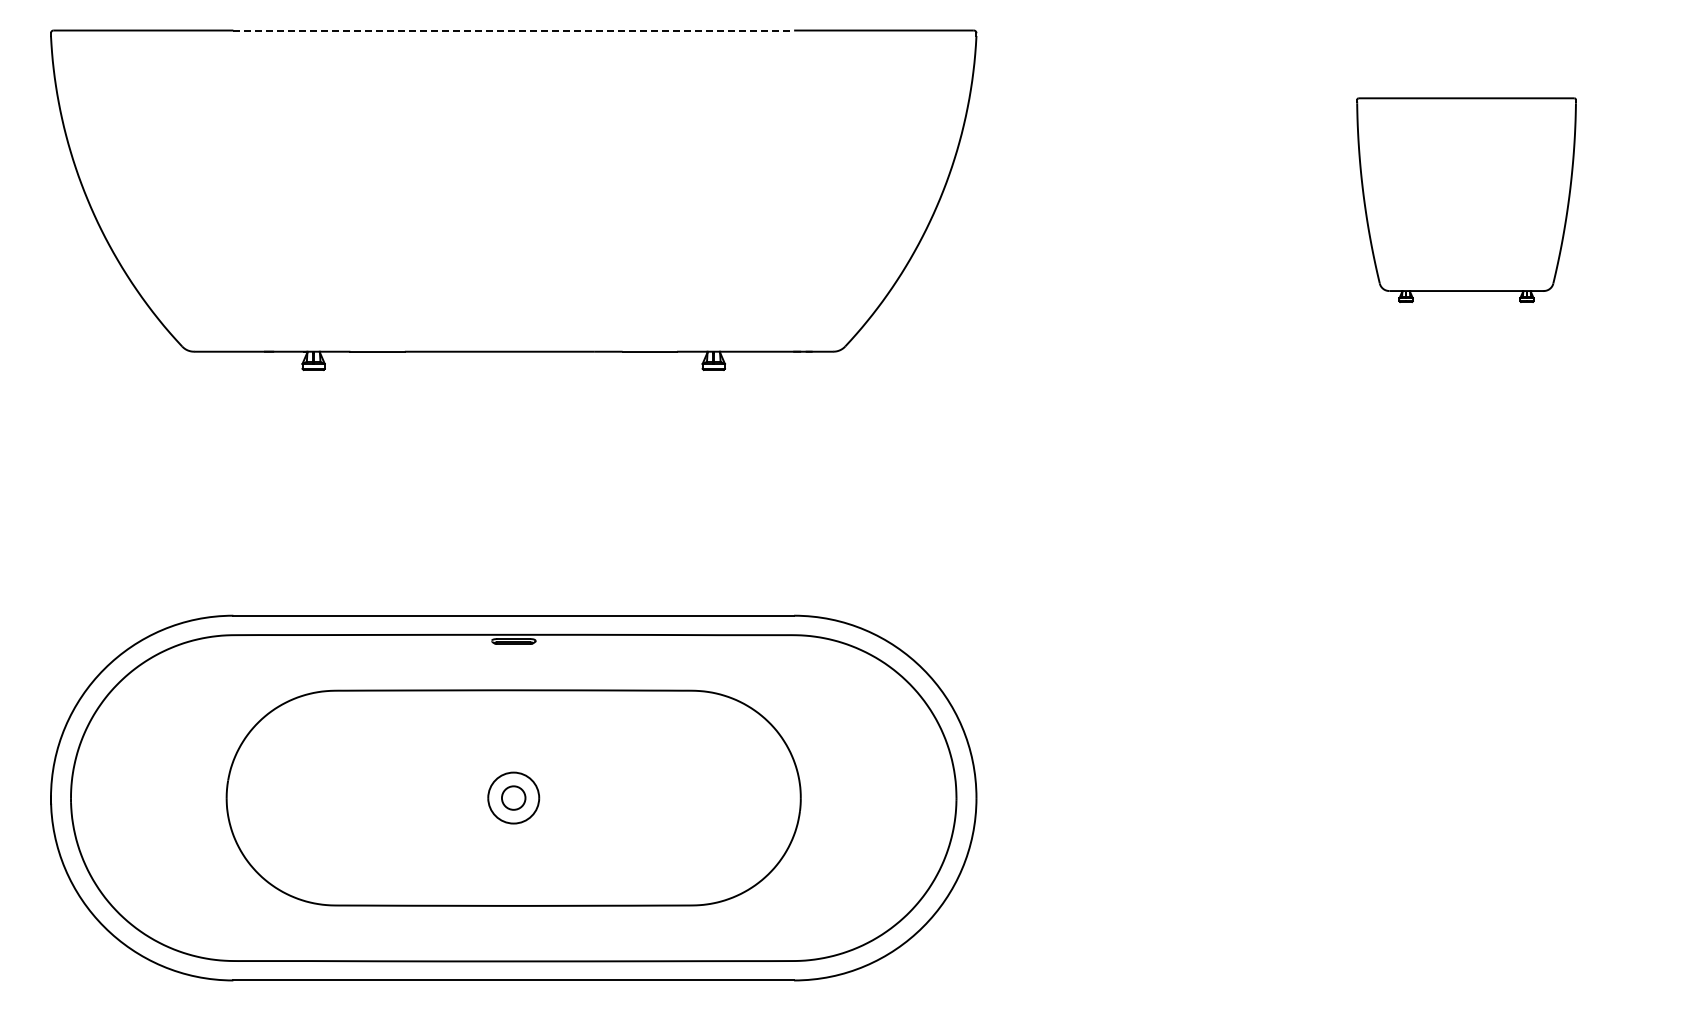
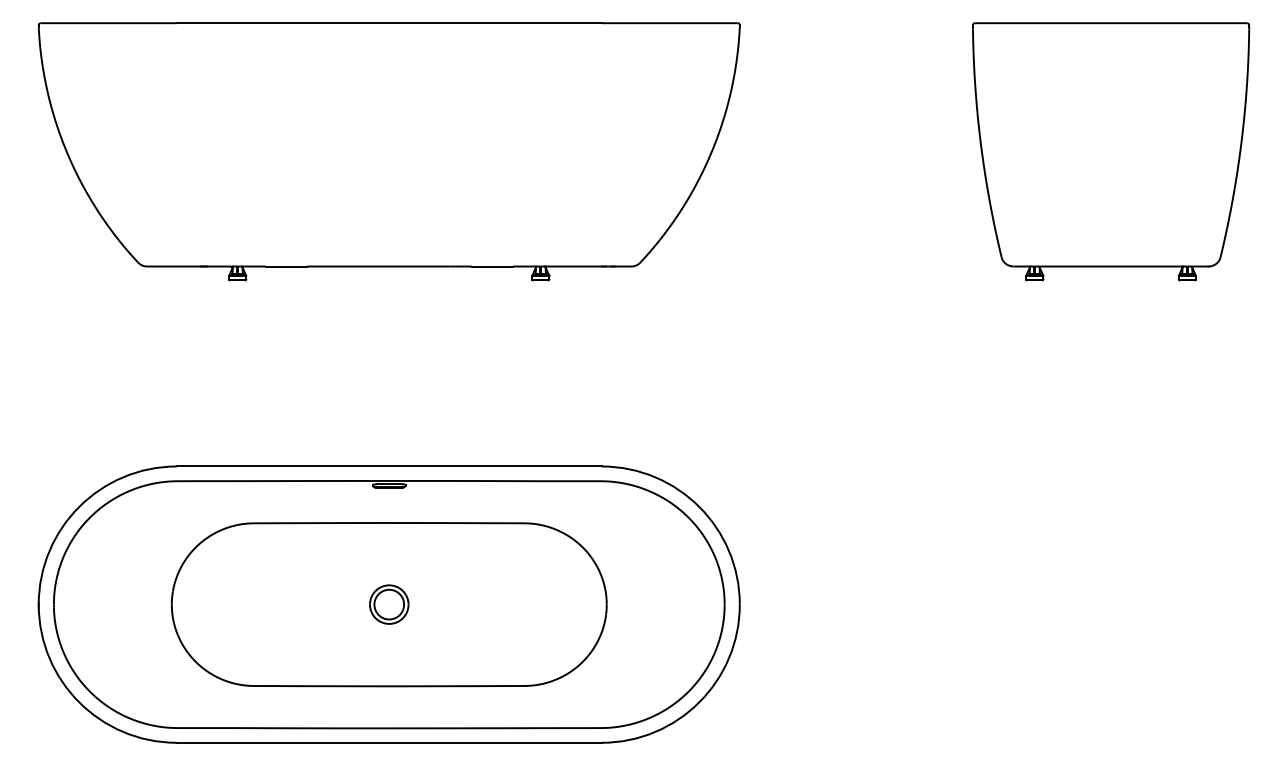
line: (514, 30) -> (389, 23), dashed -> solid
part: (1466, 199) -> (1110, 151), size x1.67
circle: (513, 797) -> (389, 604), size x1.67

